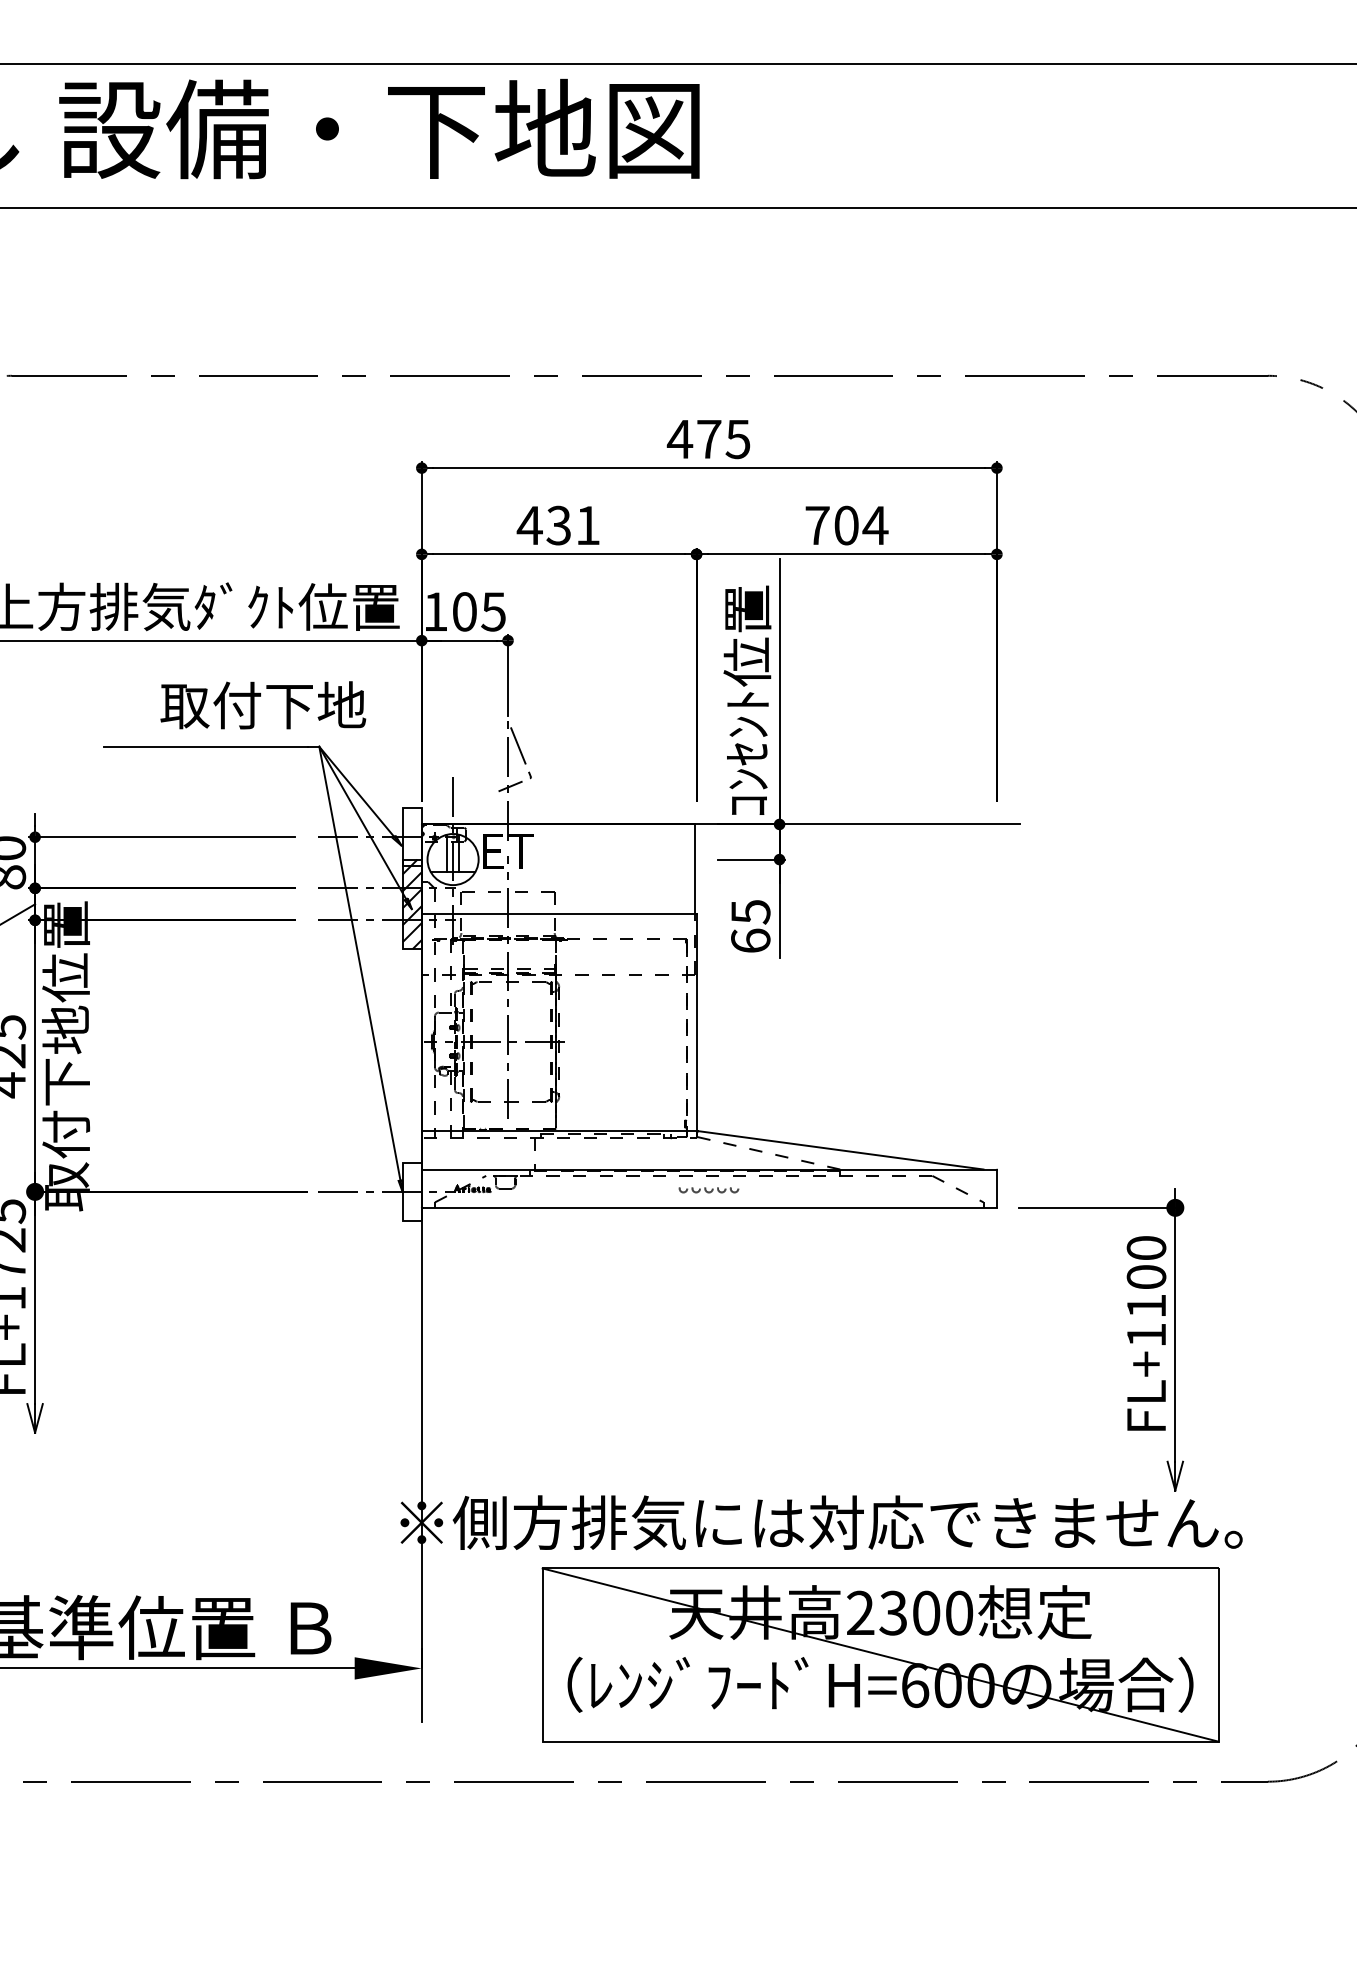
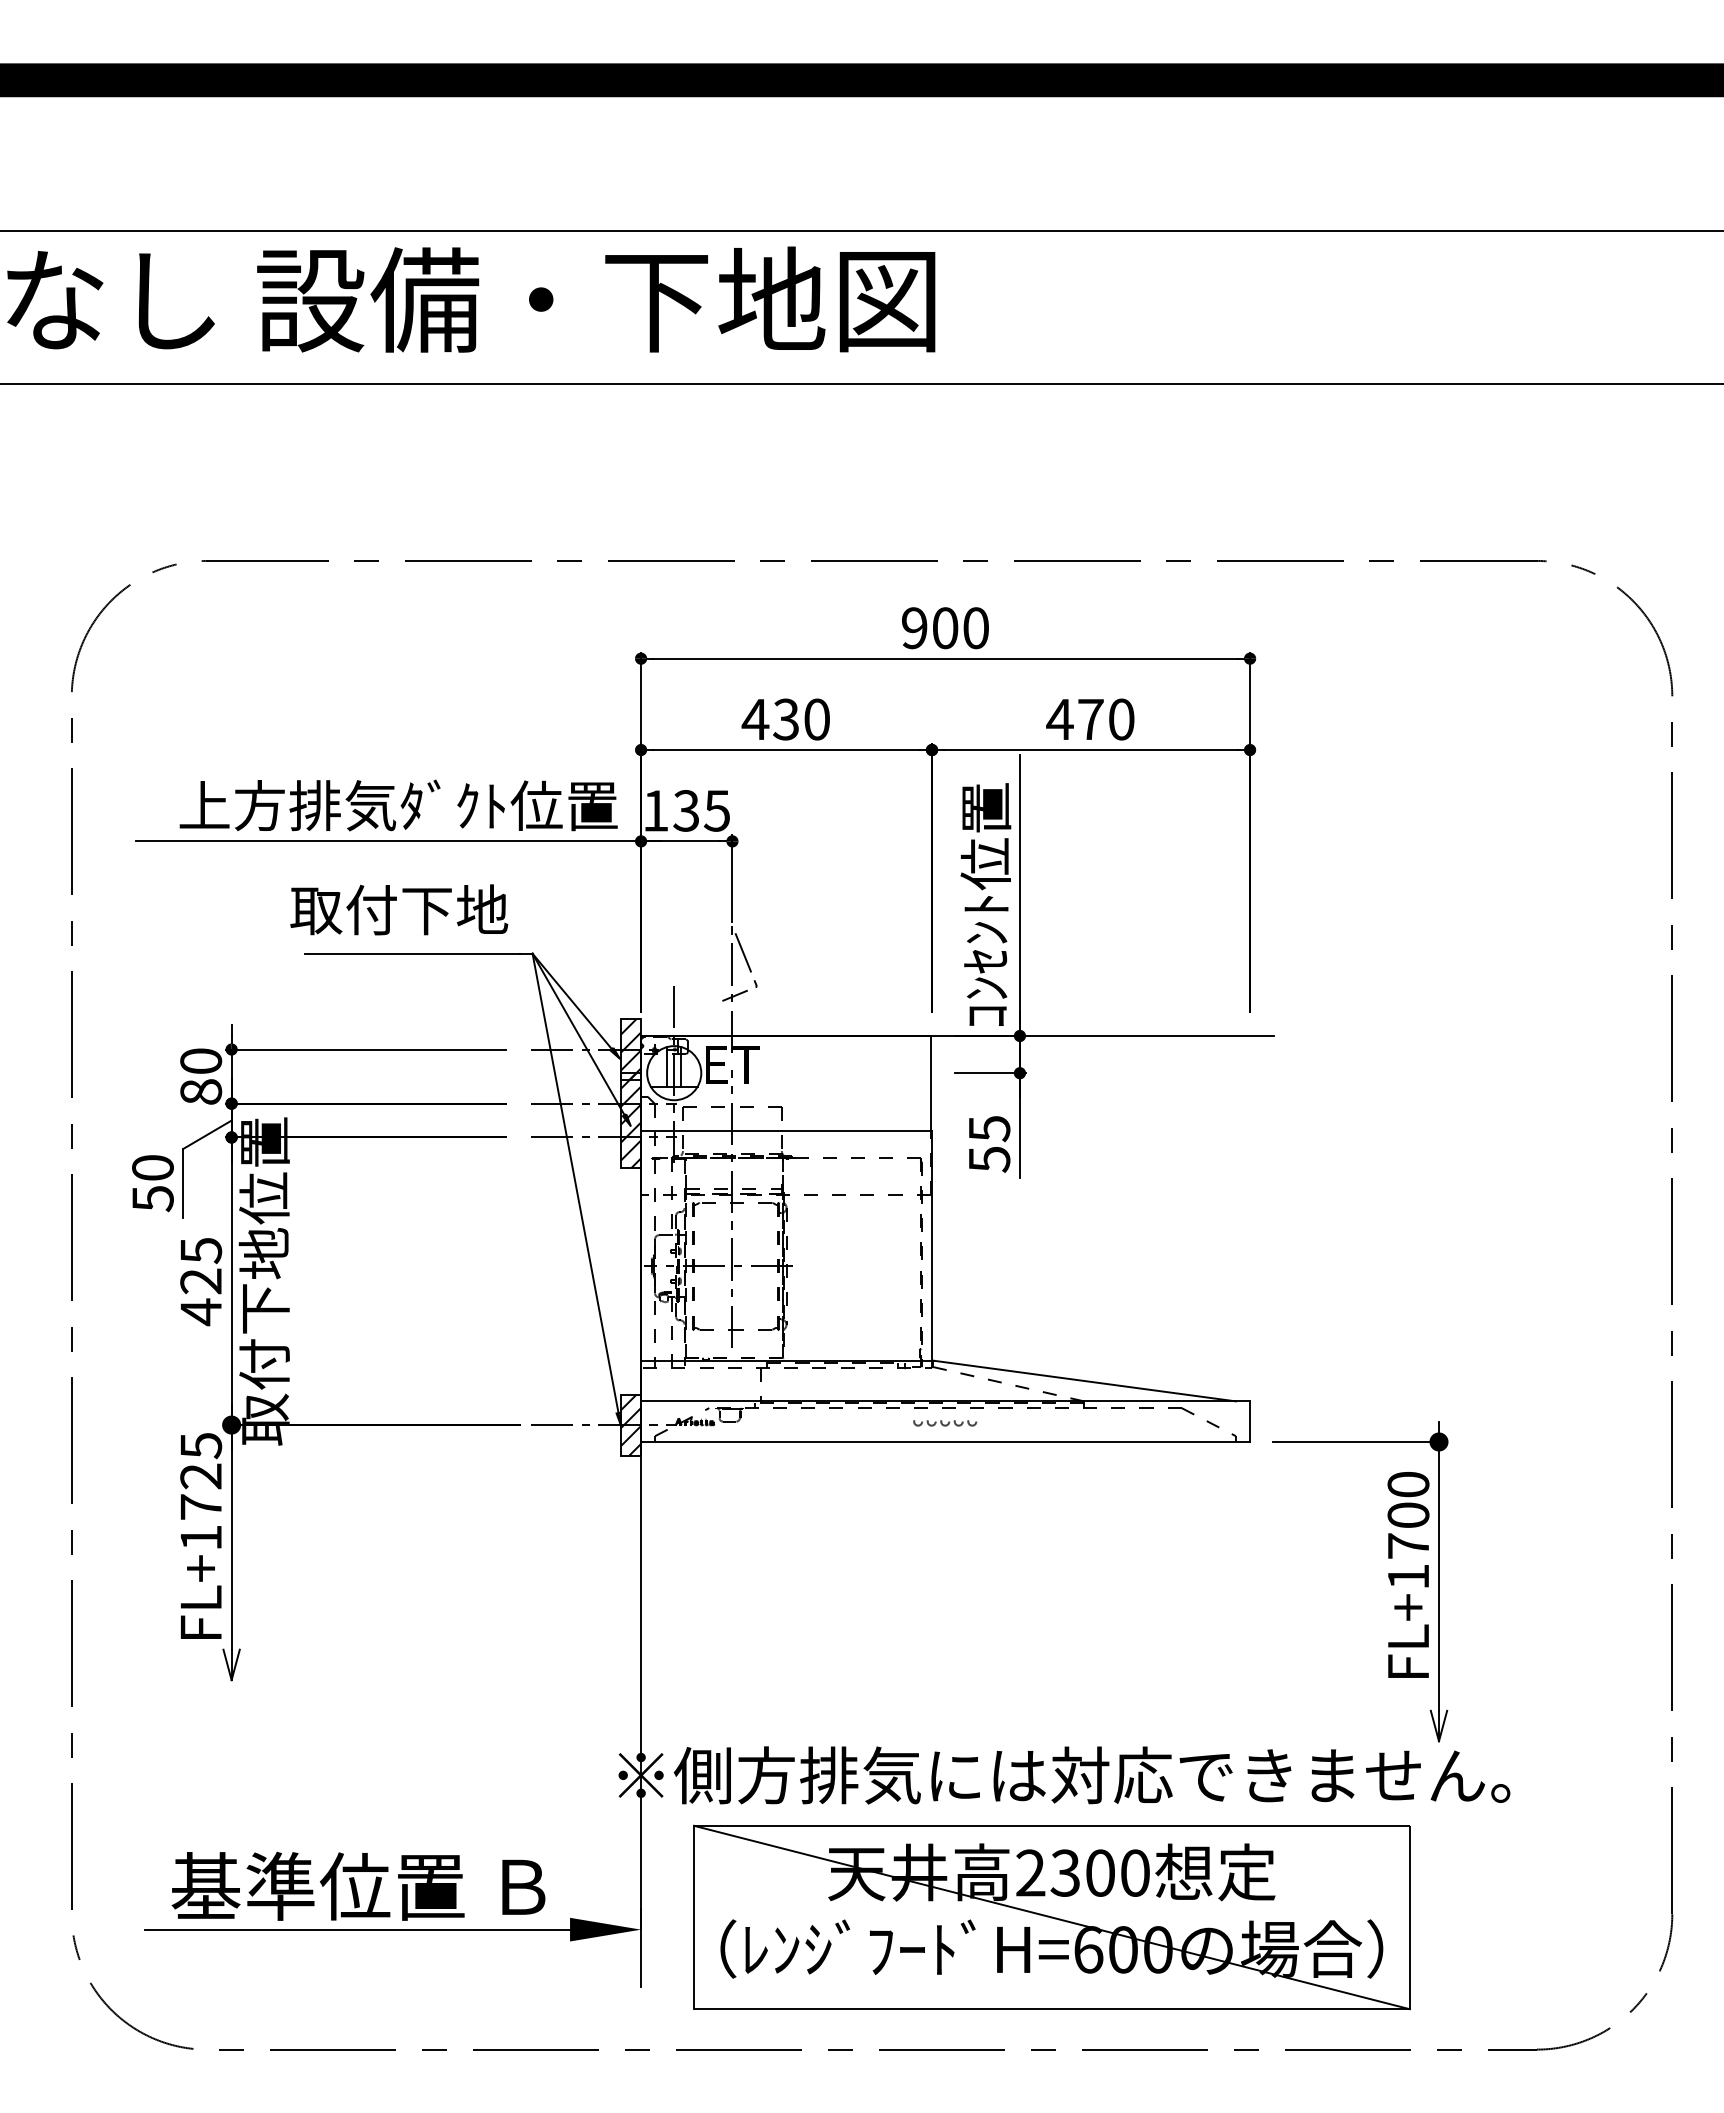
text: (708, 439) -> (944, 628), 475 -> 900
text: (587, 525) -> (816, 719), 431 -> 430
text: (846, 525) -> (1090, 719), 704 -> 470
text: (464, 611) -> (686, 810), 105 -> 135
text: (263, 704) -> (399, 909), moved
hatch: (411, 837) -> (630, 1049), added
text: (750, 941) -> (989, 1159), 65 -> 55
hatch: (411, 1191) -> (630, 1424), added
text: (1146, 1305) -> (1408, 1545), FL+1100 -> FL+1700
part: (880, 1655) -> (1051, 1917), moved

